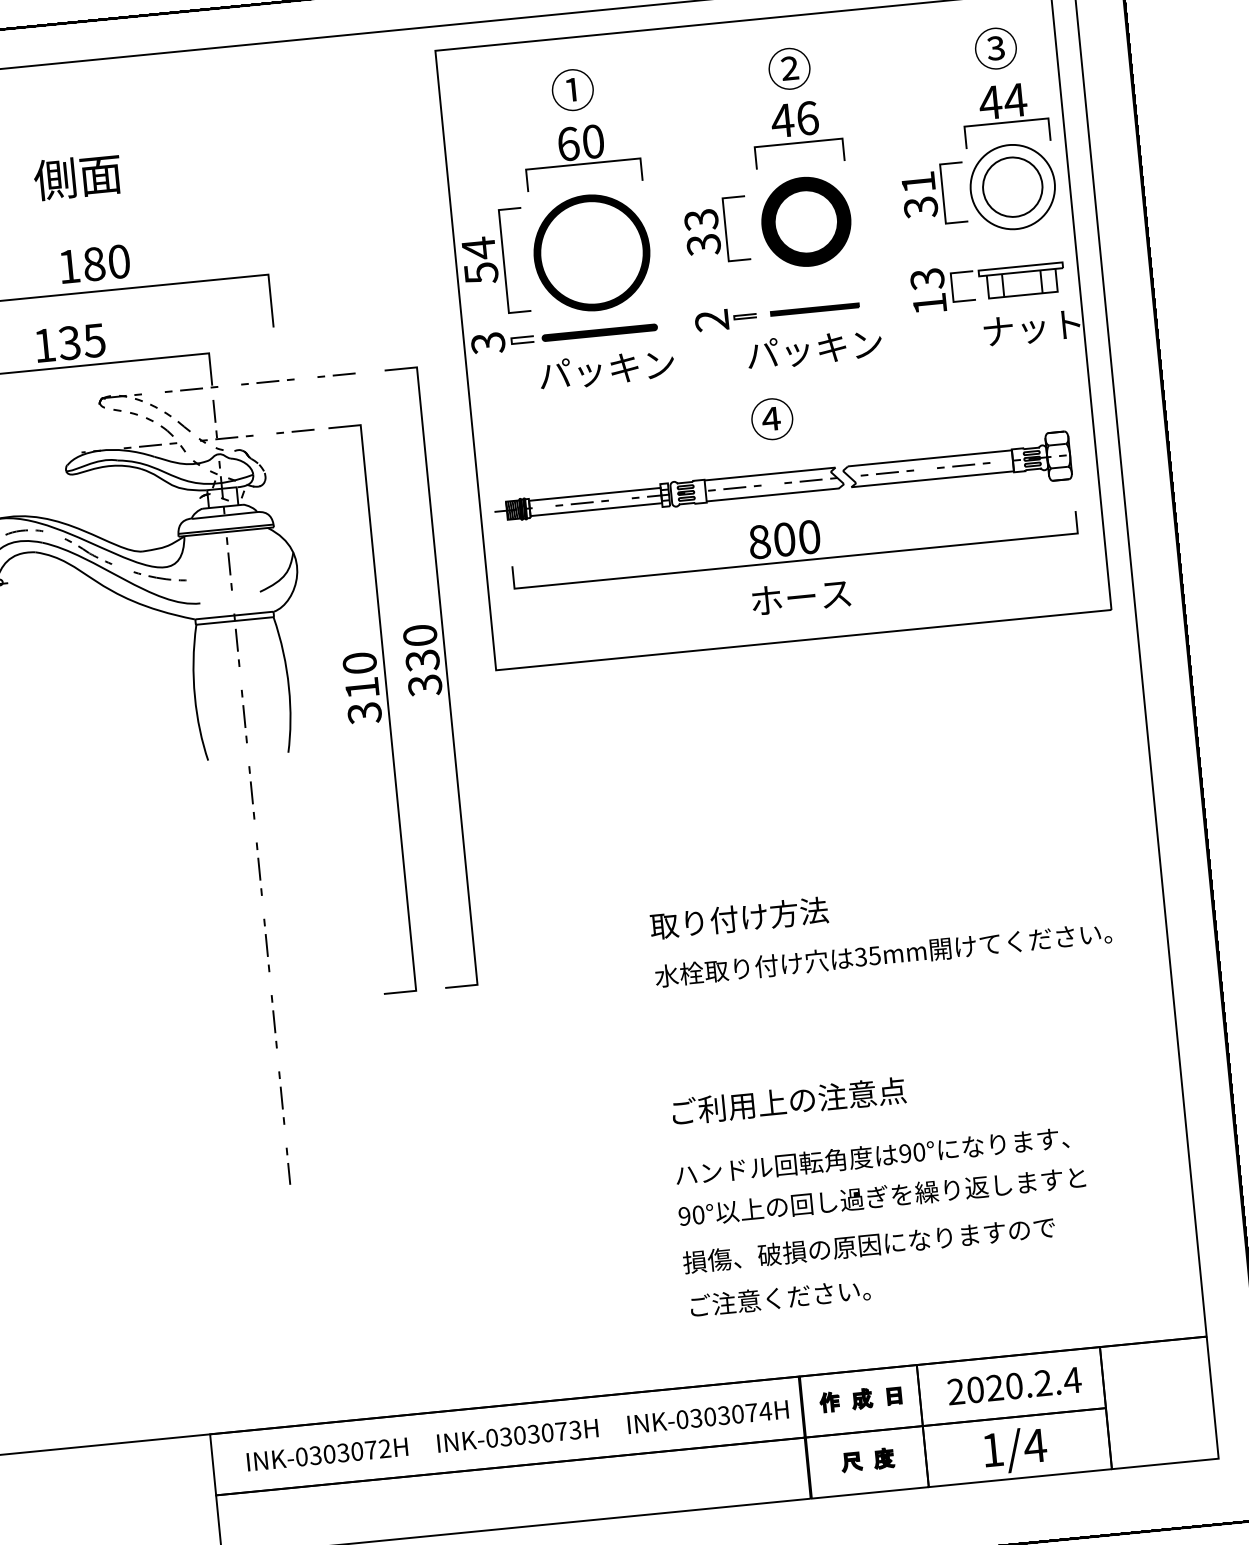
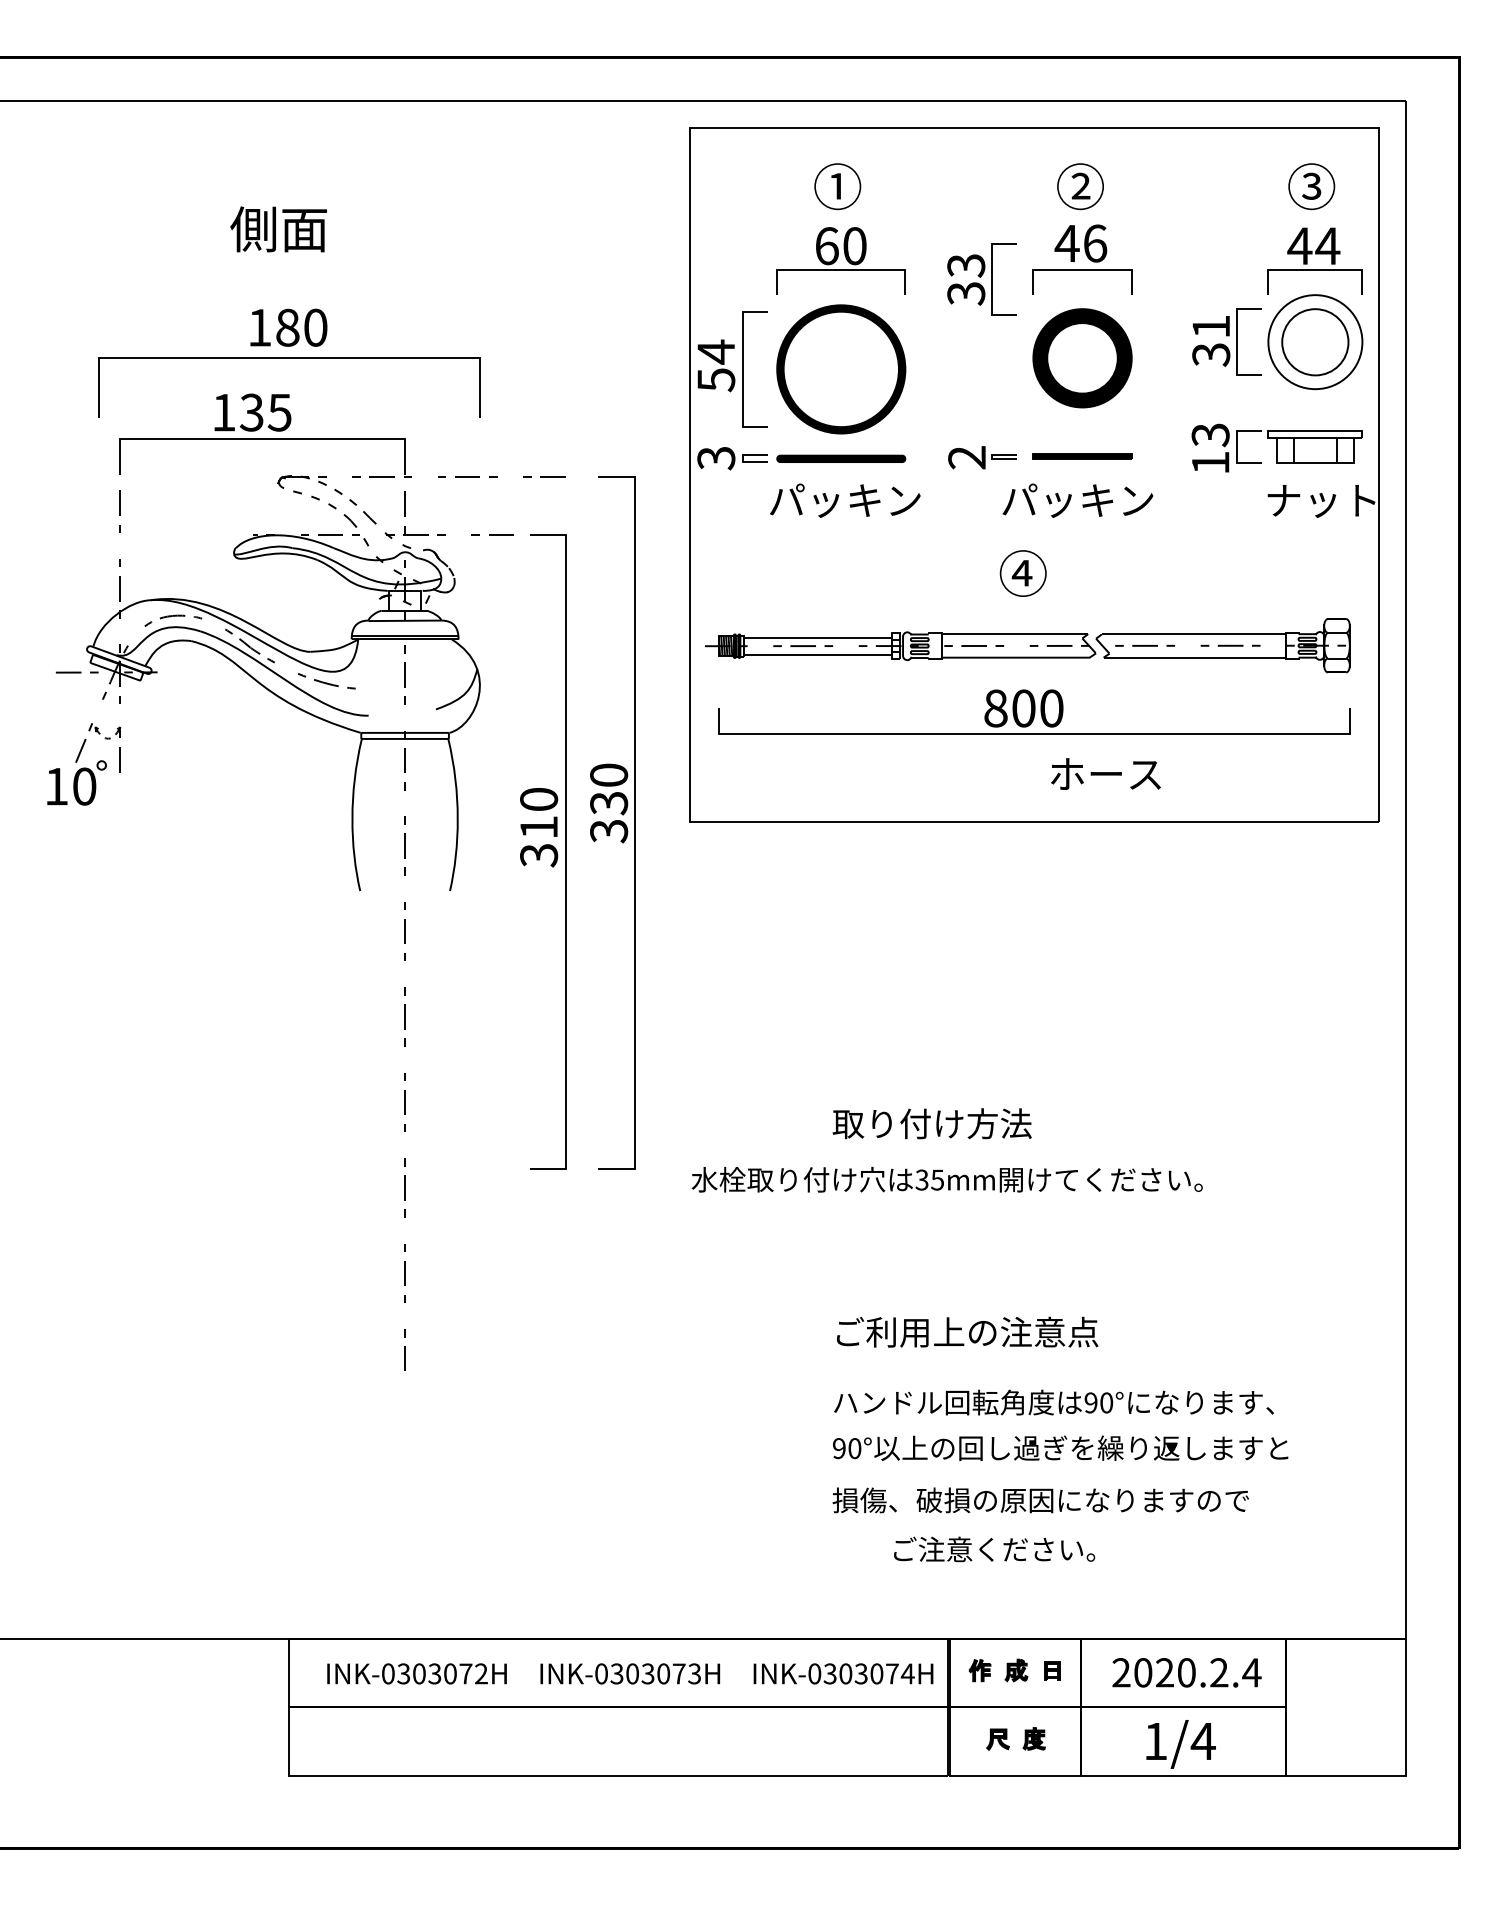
part: (716, 230) -> (981, 279), moved
text: (800, 596) -> (1105, 773), moved
text: (882, 954) -> (946, 1179), moved
text: (780, 1297) -> (994, 1549), moved

